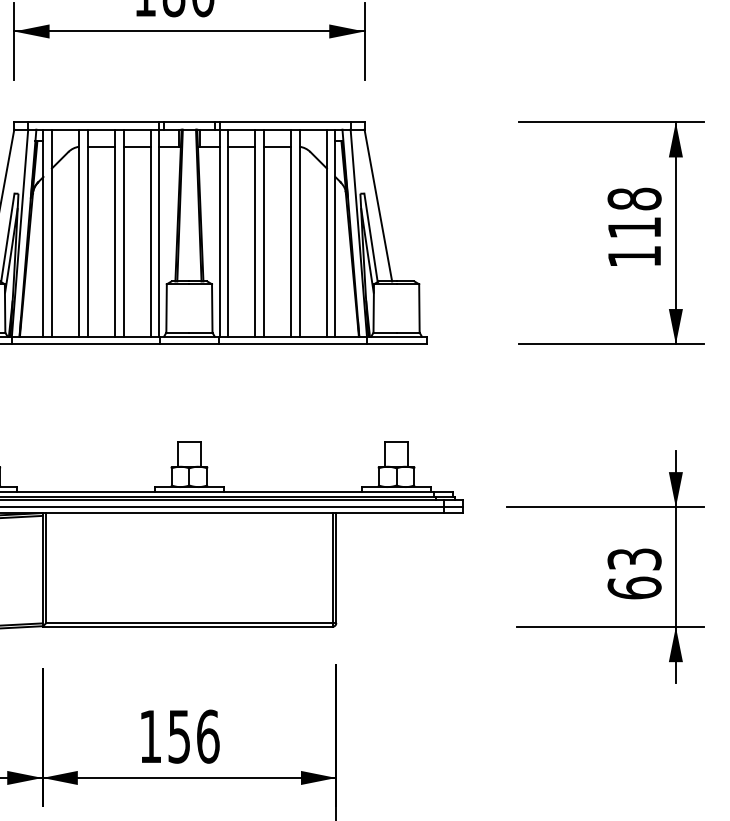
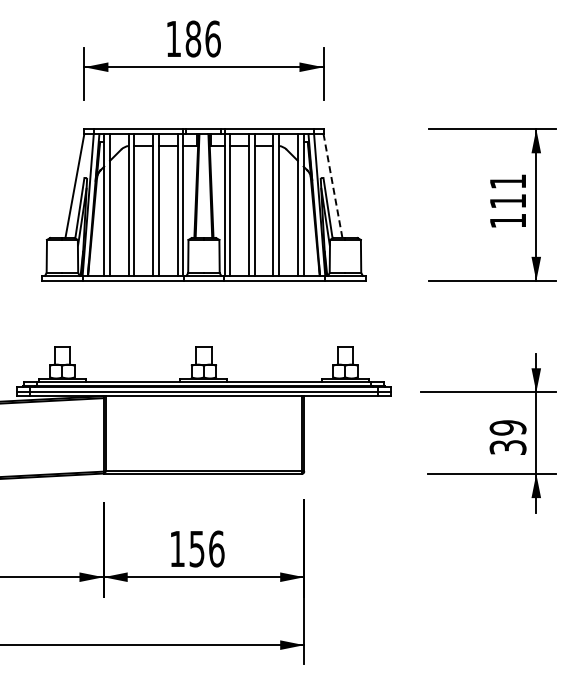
text: (633, 198) -> (507, 181), 118 -> 111
line: (379, 206) -> (333, 186), solid -> dashed
text: (633, 573) -> (507, 437), 63 -> 39

